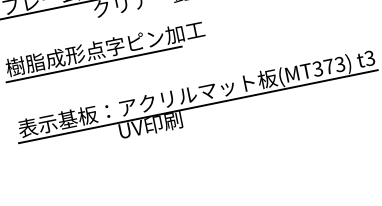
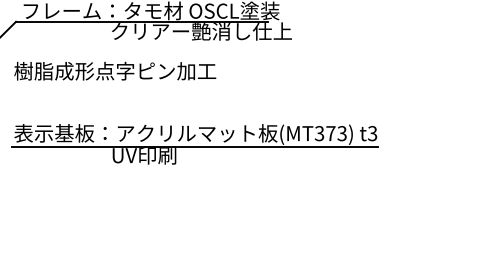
line: (93, 64) -> (100, 84), removed

